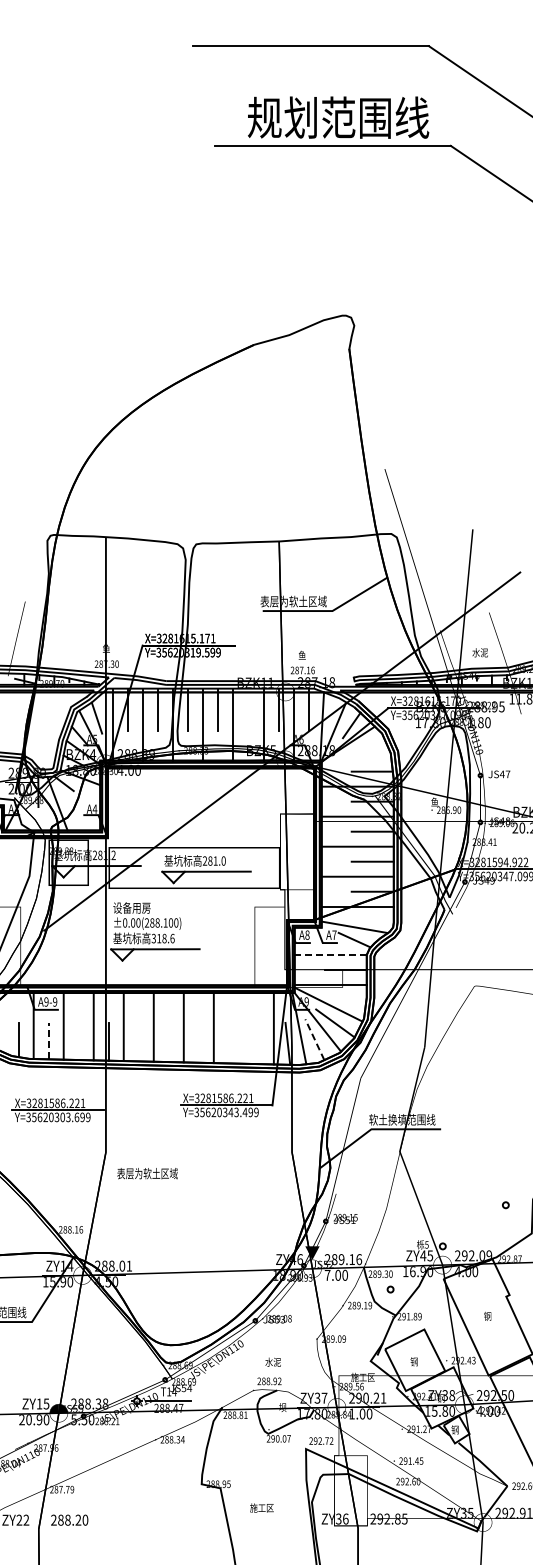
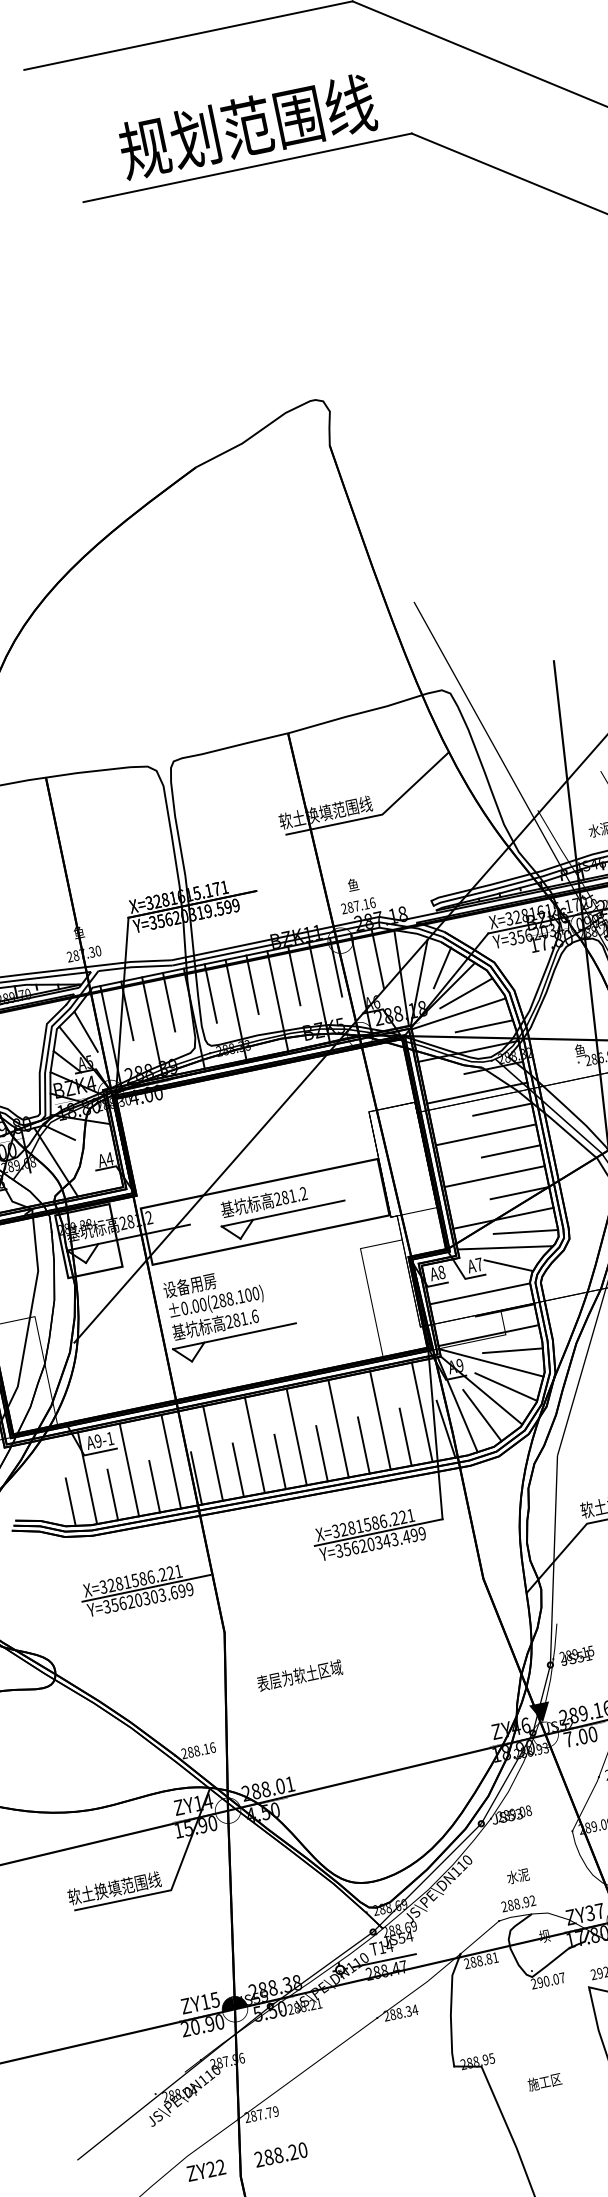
text: (293, 601) -> (325, 812), 表层为软土区域 -> 软土换填范围线
line: (248, 709) -> (294, 975), added
line: (364, 745) -> (465, 992), added
line: (356, 759) -> (458, 1013), added
text: (223, 860) -> (303, 1193), 281.0 -> 281.2
line: (370, 919) -> (524, 1232), added
text: (158, 938) -> (235, 1320), 318.6 -> 281.6
line: (330, 955) -> (479, 1294), dashed -> solid
line: (345, 999) -> (513, 1350), added
text: (55, 1001) -> (110, 1437), A9-9 -> A9-1
line: (243, 1028) -> (379, 1420), added
line: (314, 1039) -> (481, 1415), dashed -> solid
line: (48, 1040) -> (112, 1494), dashed -> solid
line: (78, 1041) -> (154, 1486), added
line: (138, 1042) -> (238, 1470), added
line: (168, 1042) -> (279, 1462), added
line: (198, 1042) -> (321, 1453), added
line: (228, 1043) -> (363, 1445), added
line: (258, 1043) -> (405, 1437), added
text: (147, 1173) -> (299, 1675), moved

